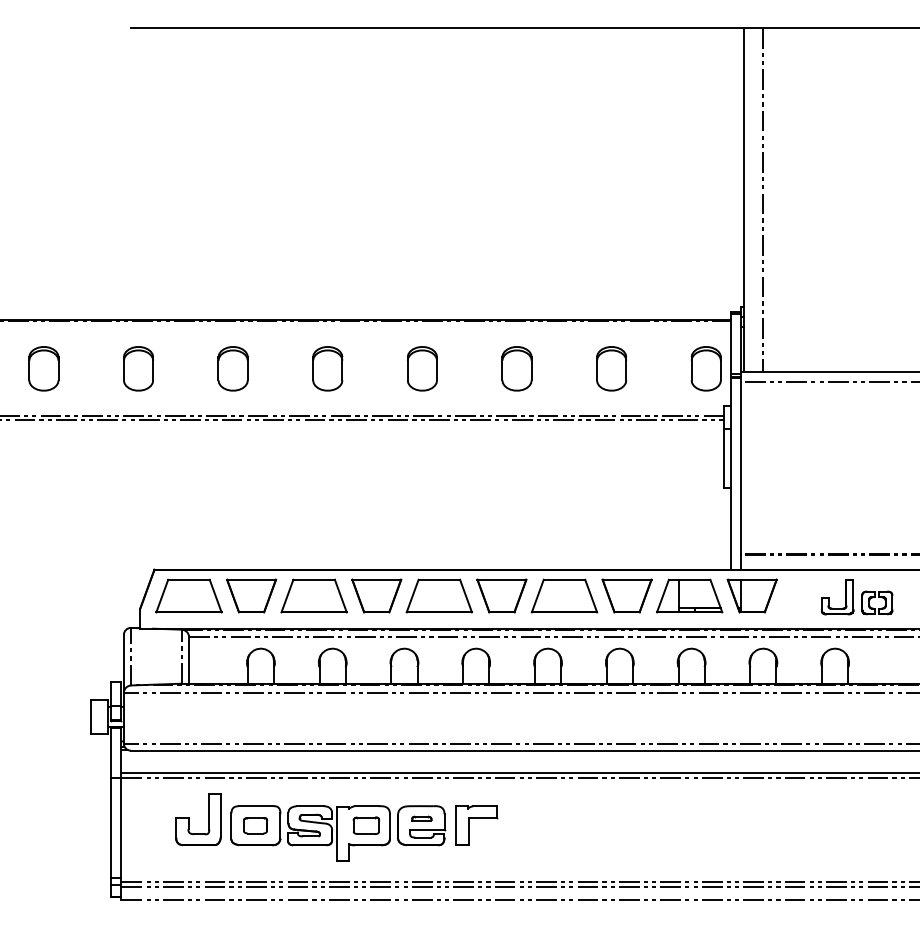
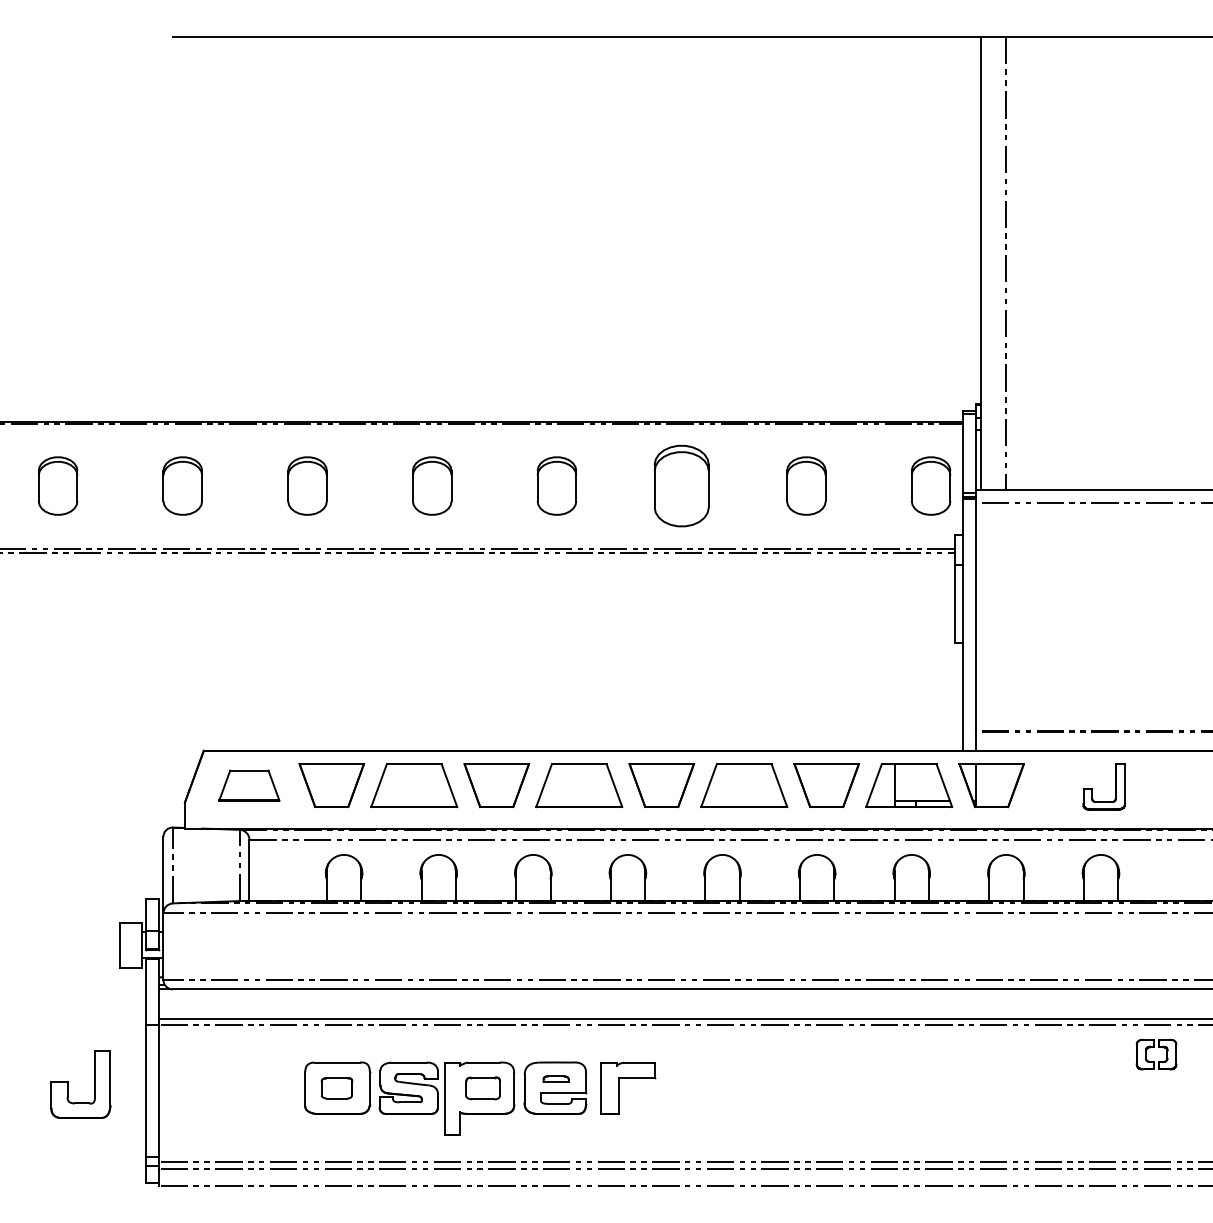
part: (516, 368) -> (681, 485), size x1.4
part: (189, 596) -> (249, 785), size x0.7
part: (875, 597) -> (1154, 1047), moved
part: (189, 819) -> (68, 1084), moved

